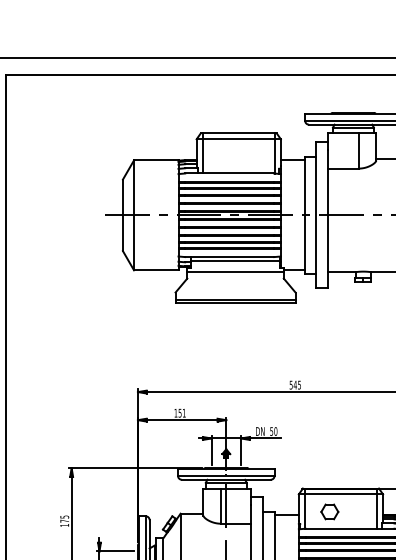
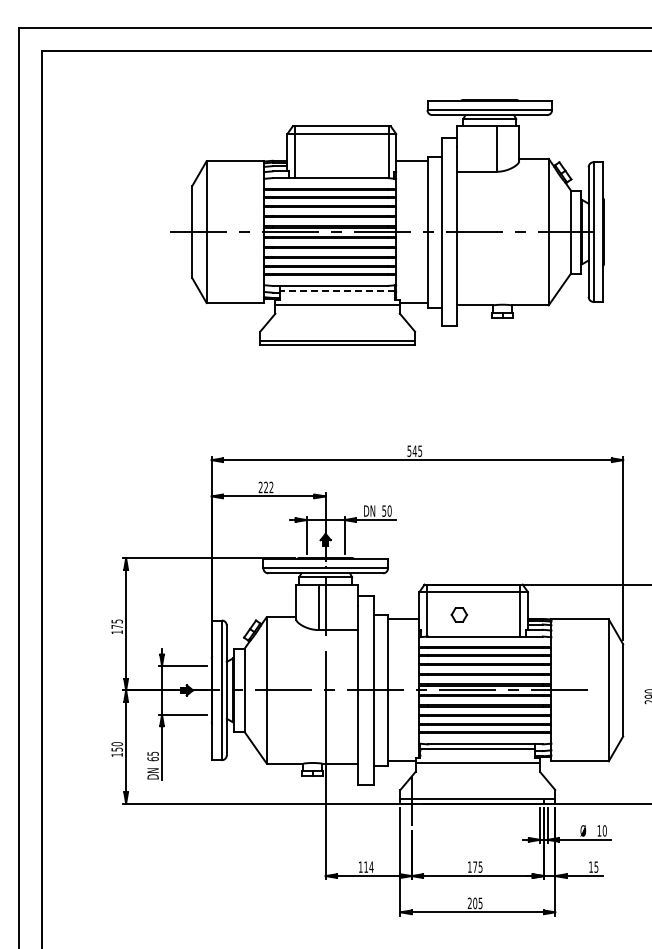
line: (235, 261) -> (337, 291), solid -> dashed
text: (179, 413) -> (265, 487), 151 -> 222
part: (329, 511) -> (459, 614), size x0.7

